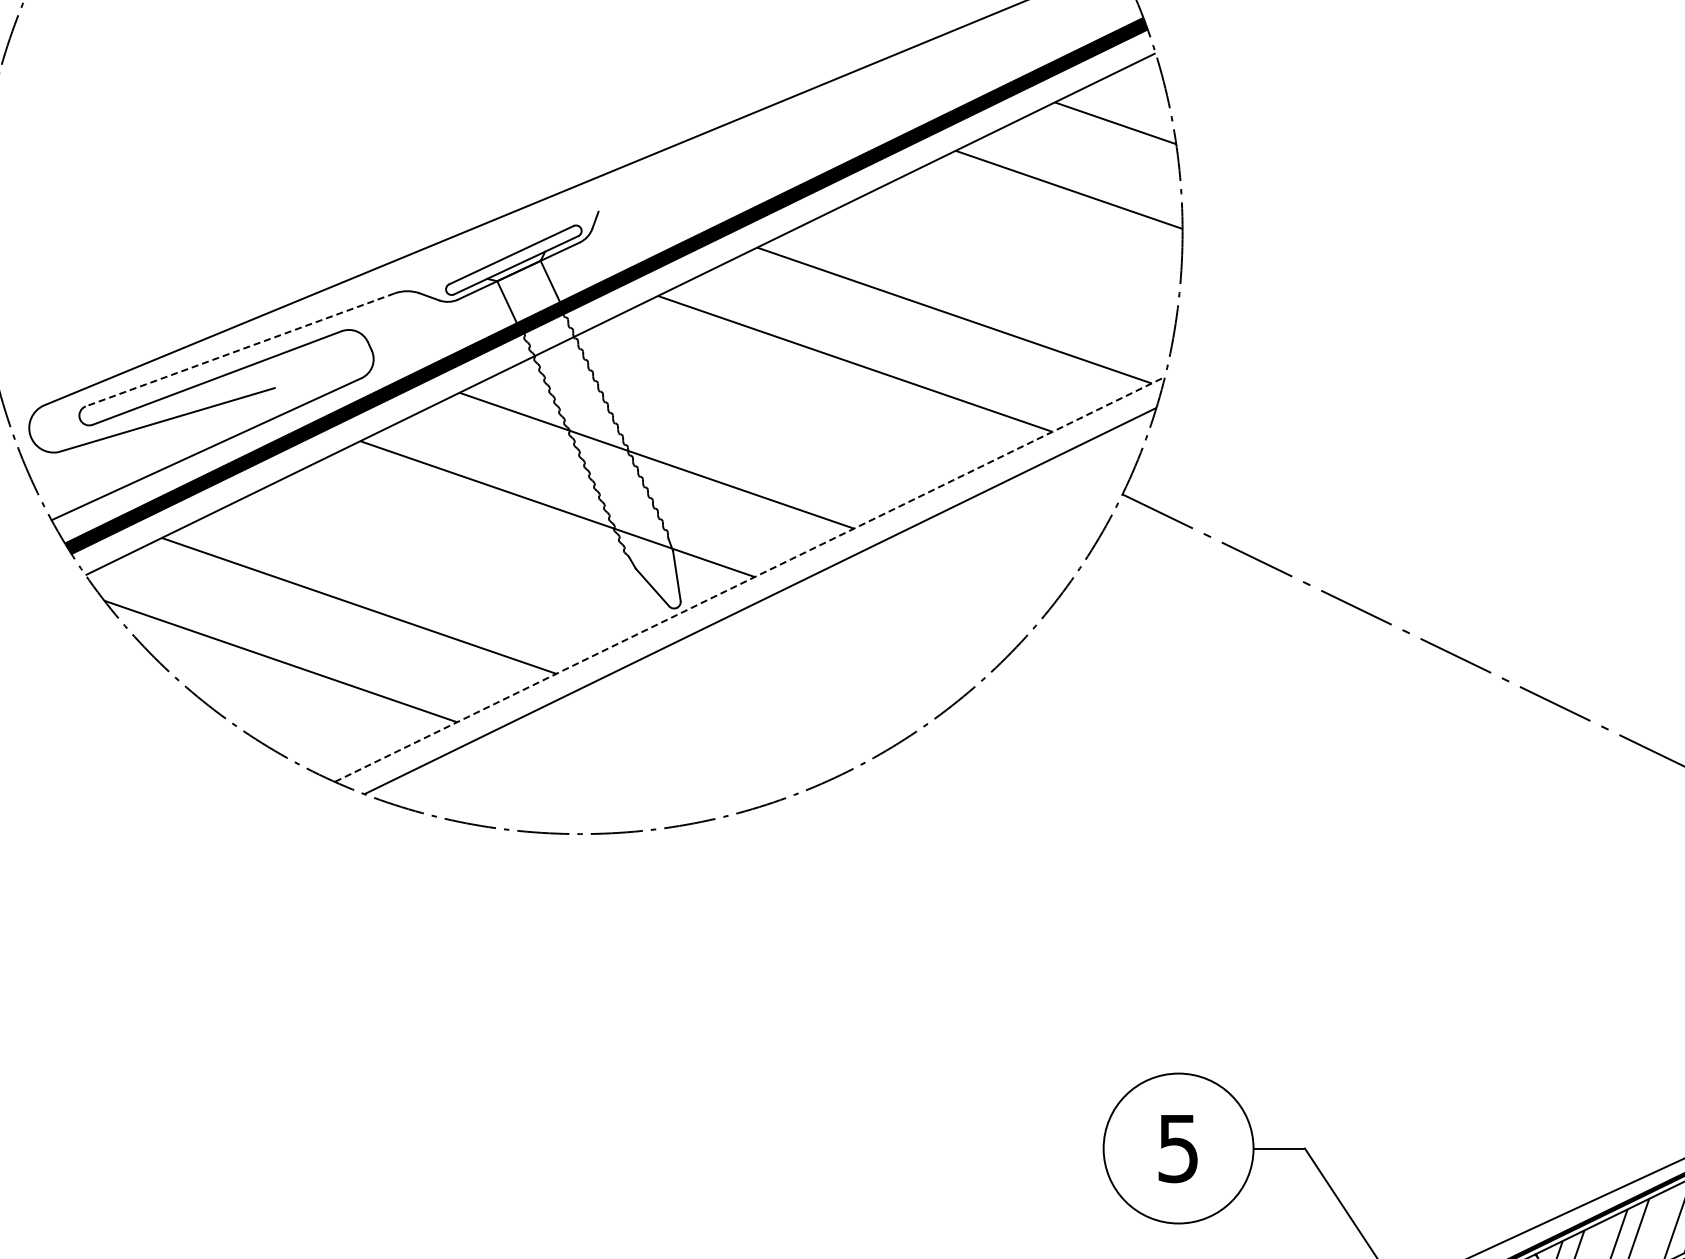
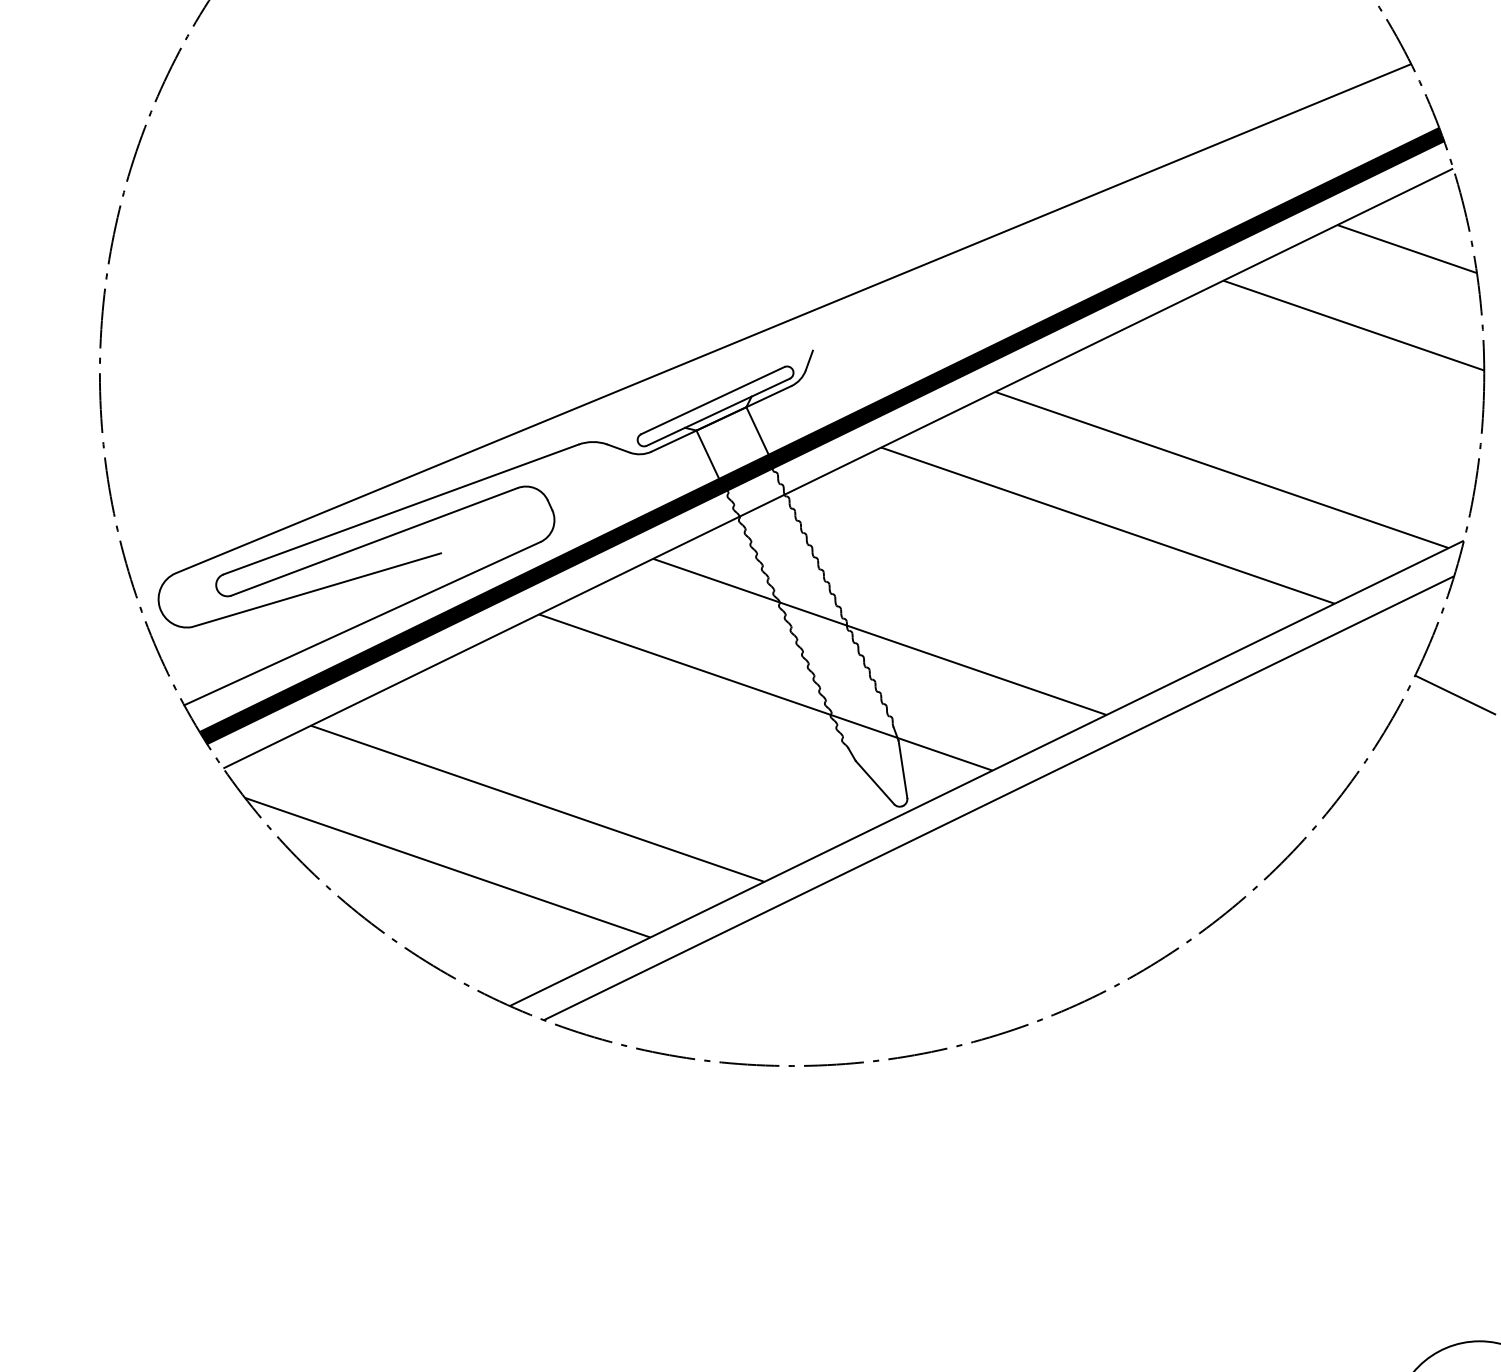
line: (239, 350) -> (400, 510), dashed -> solid
line: (749, 579) -> (986, 773), dashed -> solid

